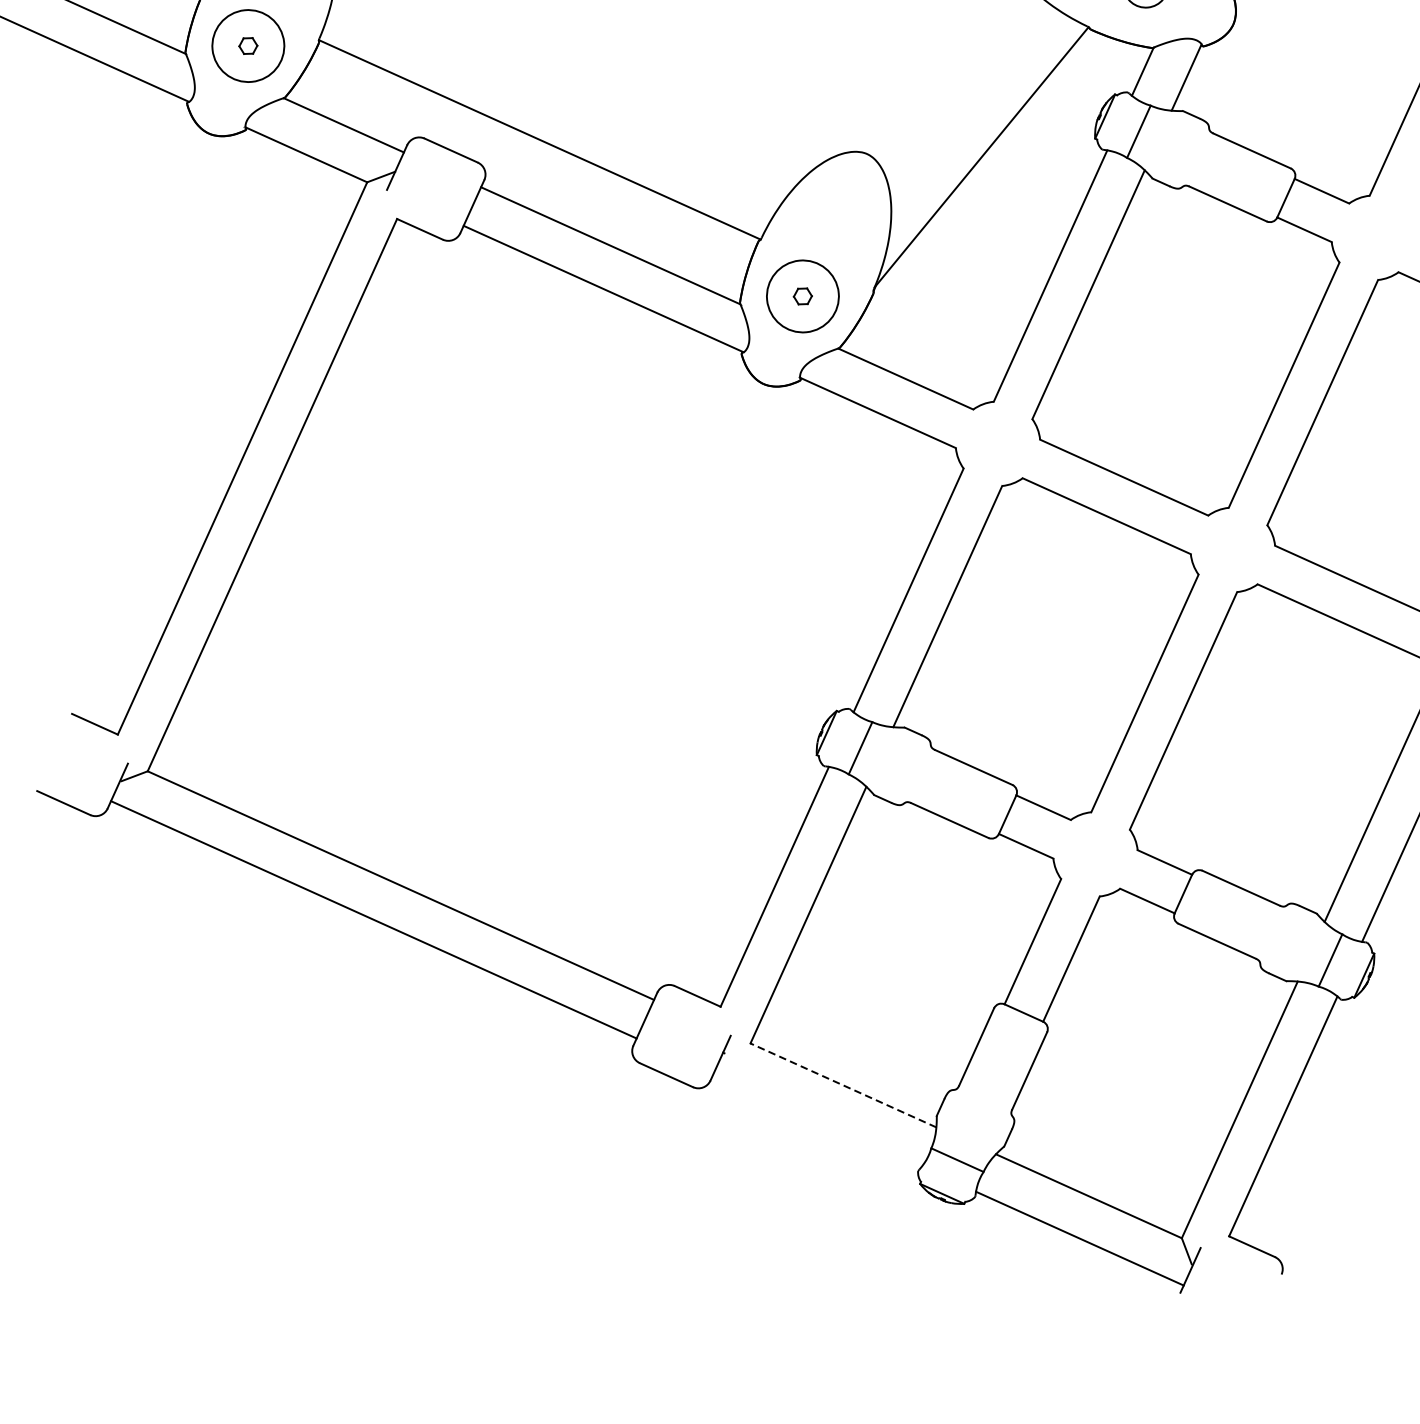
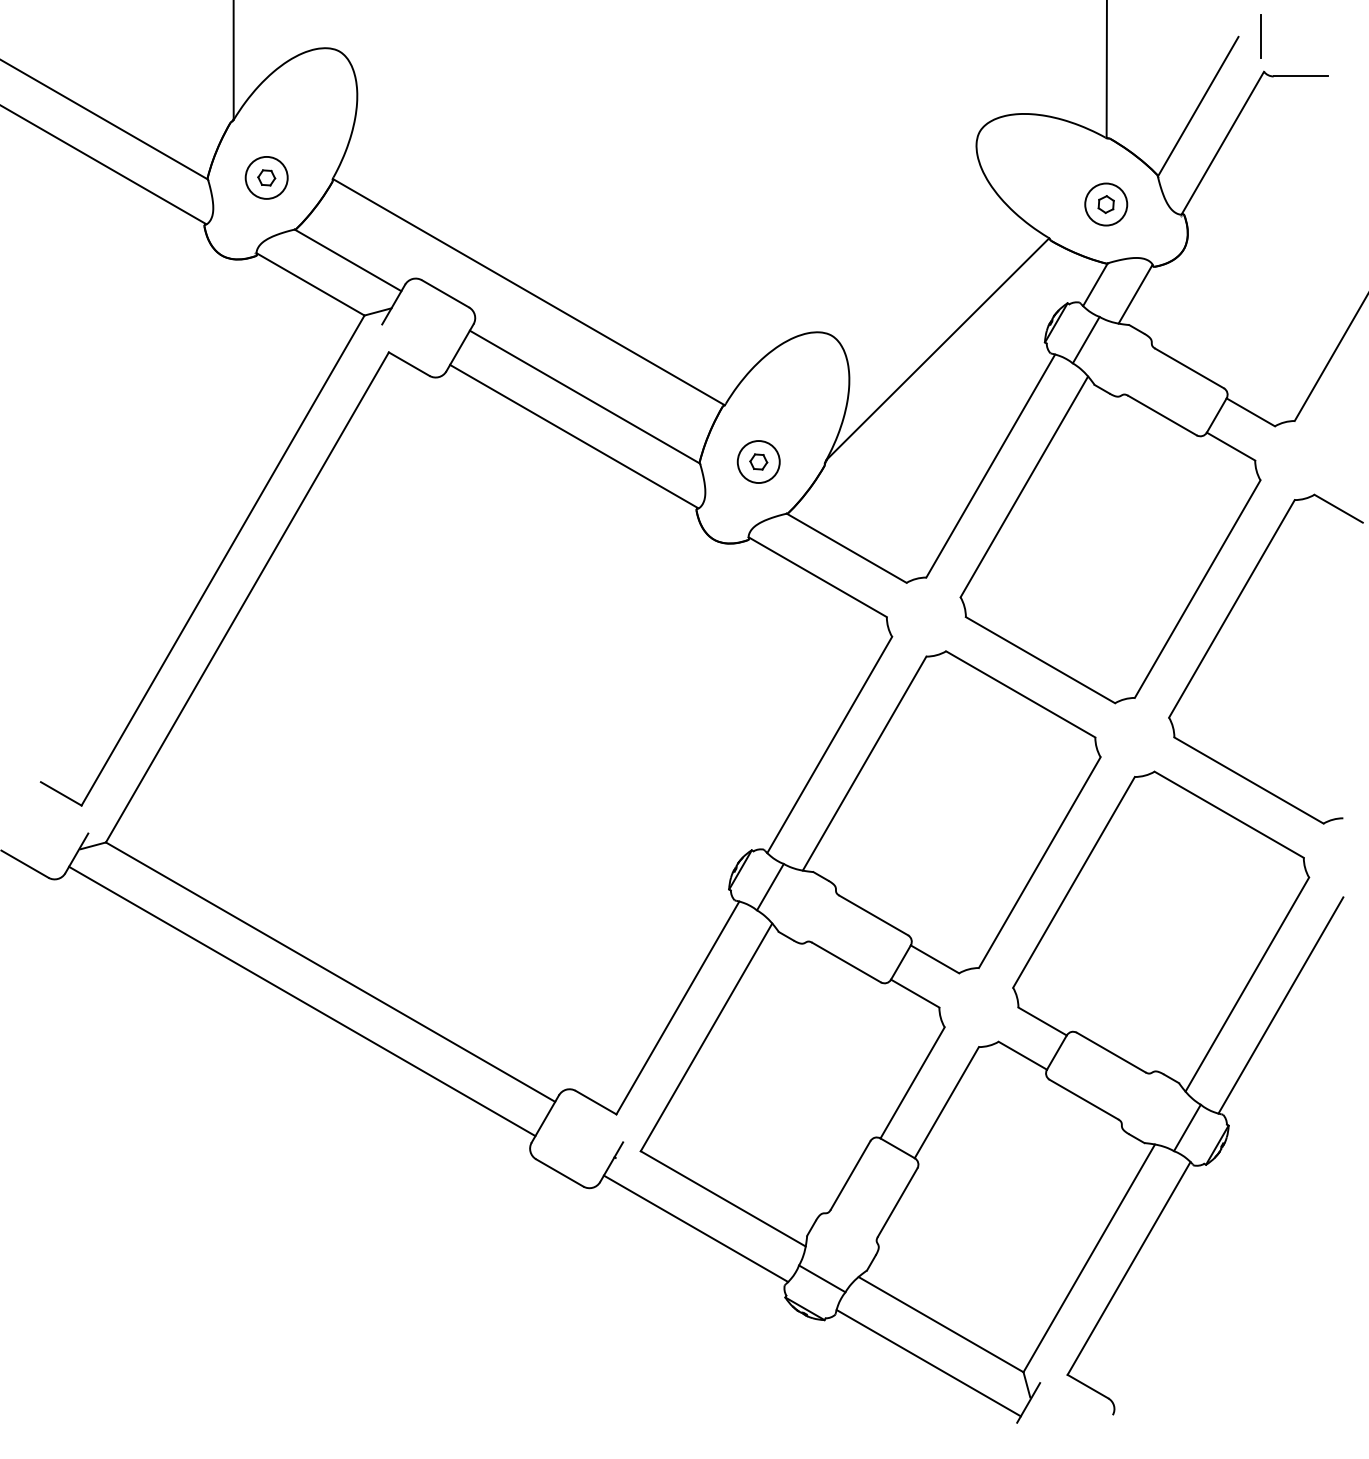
circle: (248, 45) -> (266, 177), size x0.62
circle: (802, 297) -> (758, 462), size x0.62
line: (842, 1085) -> (722, 1198), dashed -> solid
line: (817, 1119) -> (695, 1228), added

